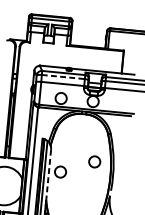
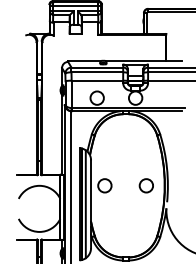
line: (63, 77) -> (97, 72), dashed -> solid
circle: (93, 161) -> (145, 185), moved
line: (48, 175) -> (91, 191), dashed -> solid

